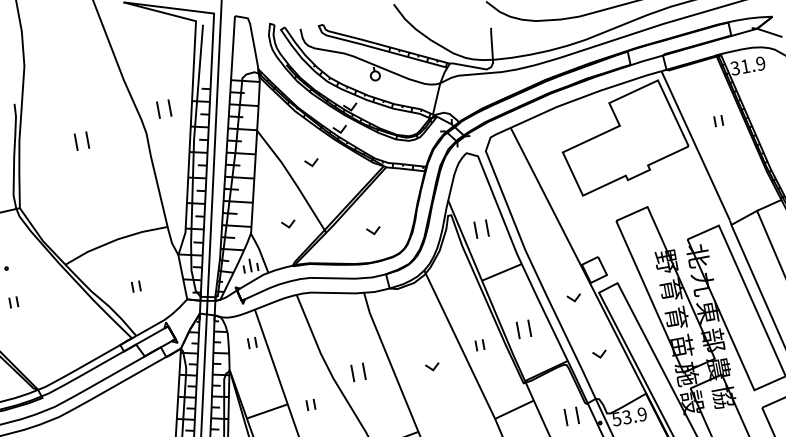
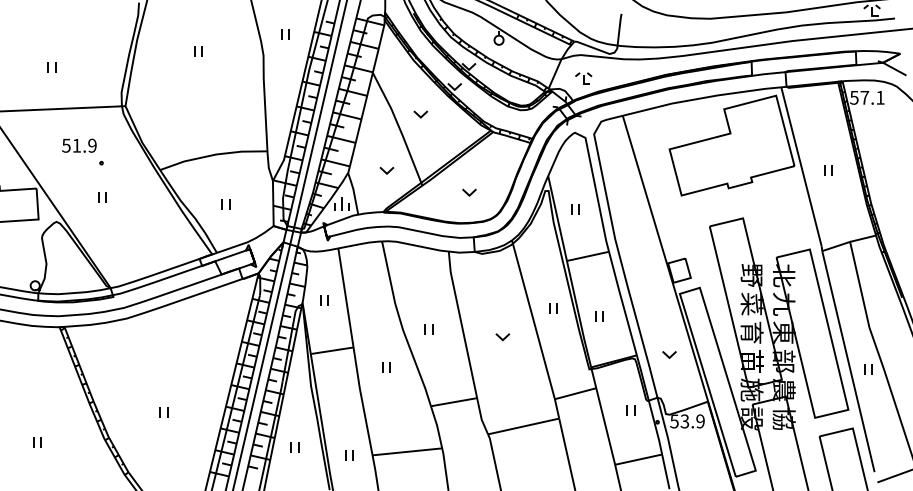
text: (748, 65) -> (867, 97), 31.9 -> 57.1
part: (465, 98) -> (583, 78), added
part: (164, 108) -> (285, 34), size x0.62
part: (718, 120) -> (828, 170), moved
part: (81, 141) -> (198, 51), size x0.62
part: (481, 228) -> (575, 209), size x0.62
text: (671, 289) -> (751, 303), 育 -> 菜
part: (574, 297) -> (654, 294), removed
part: (524, 329) -> (599, 316), size x0.62
part: (251, 342) -> (324, 300), moved
part: (480, 345) -> (553, 308), moved
part: (358, 373) -> (428, 329), size x0.62
part: (311, 405) -> (386, 367), moved
part: (571, 416) -> (630, 410), size x0.62

